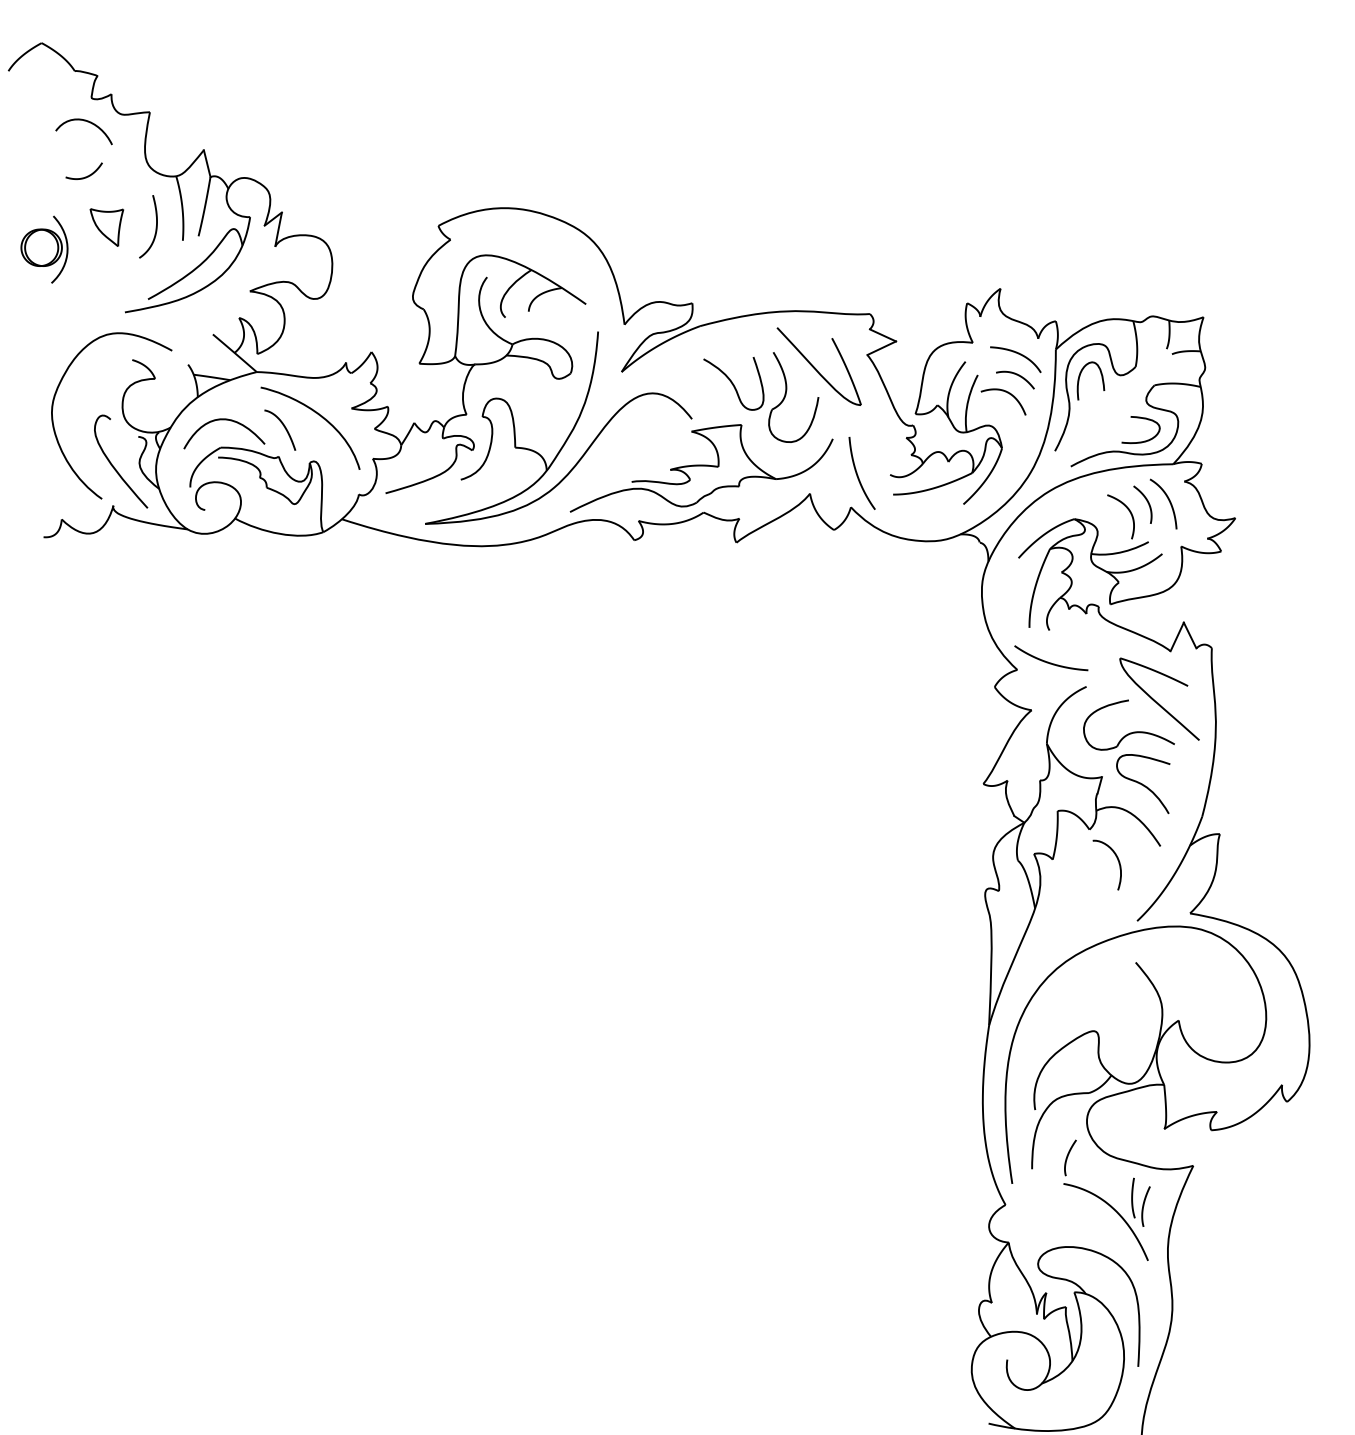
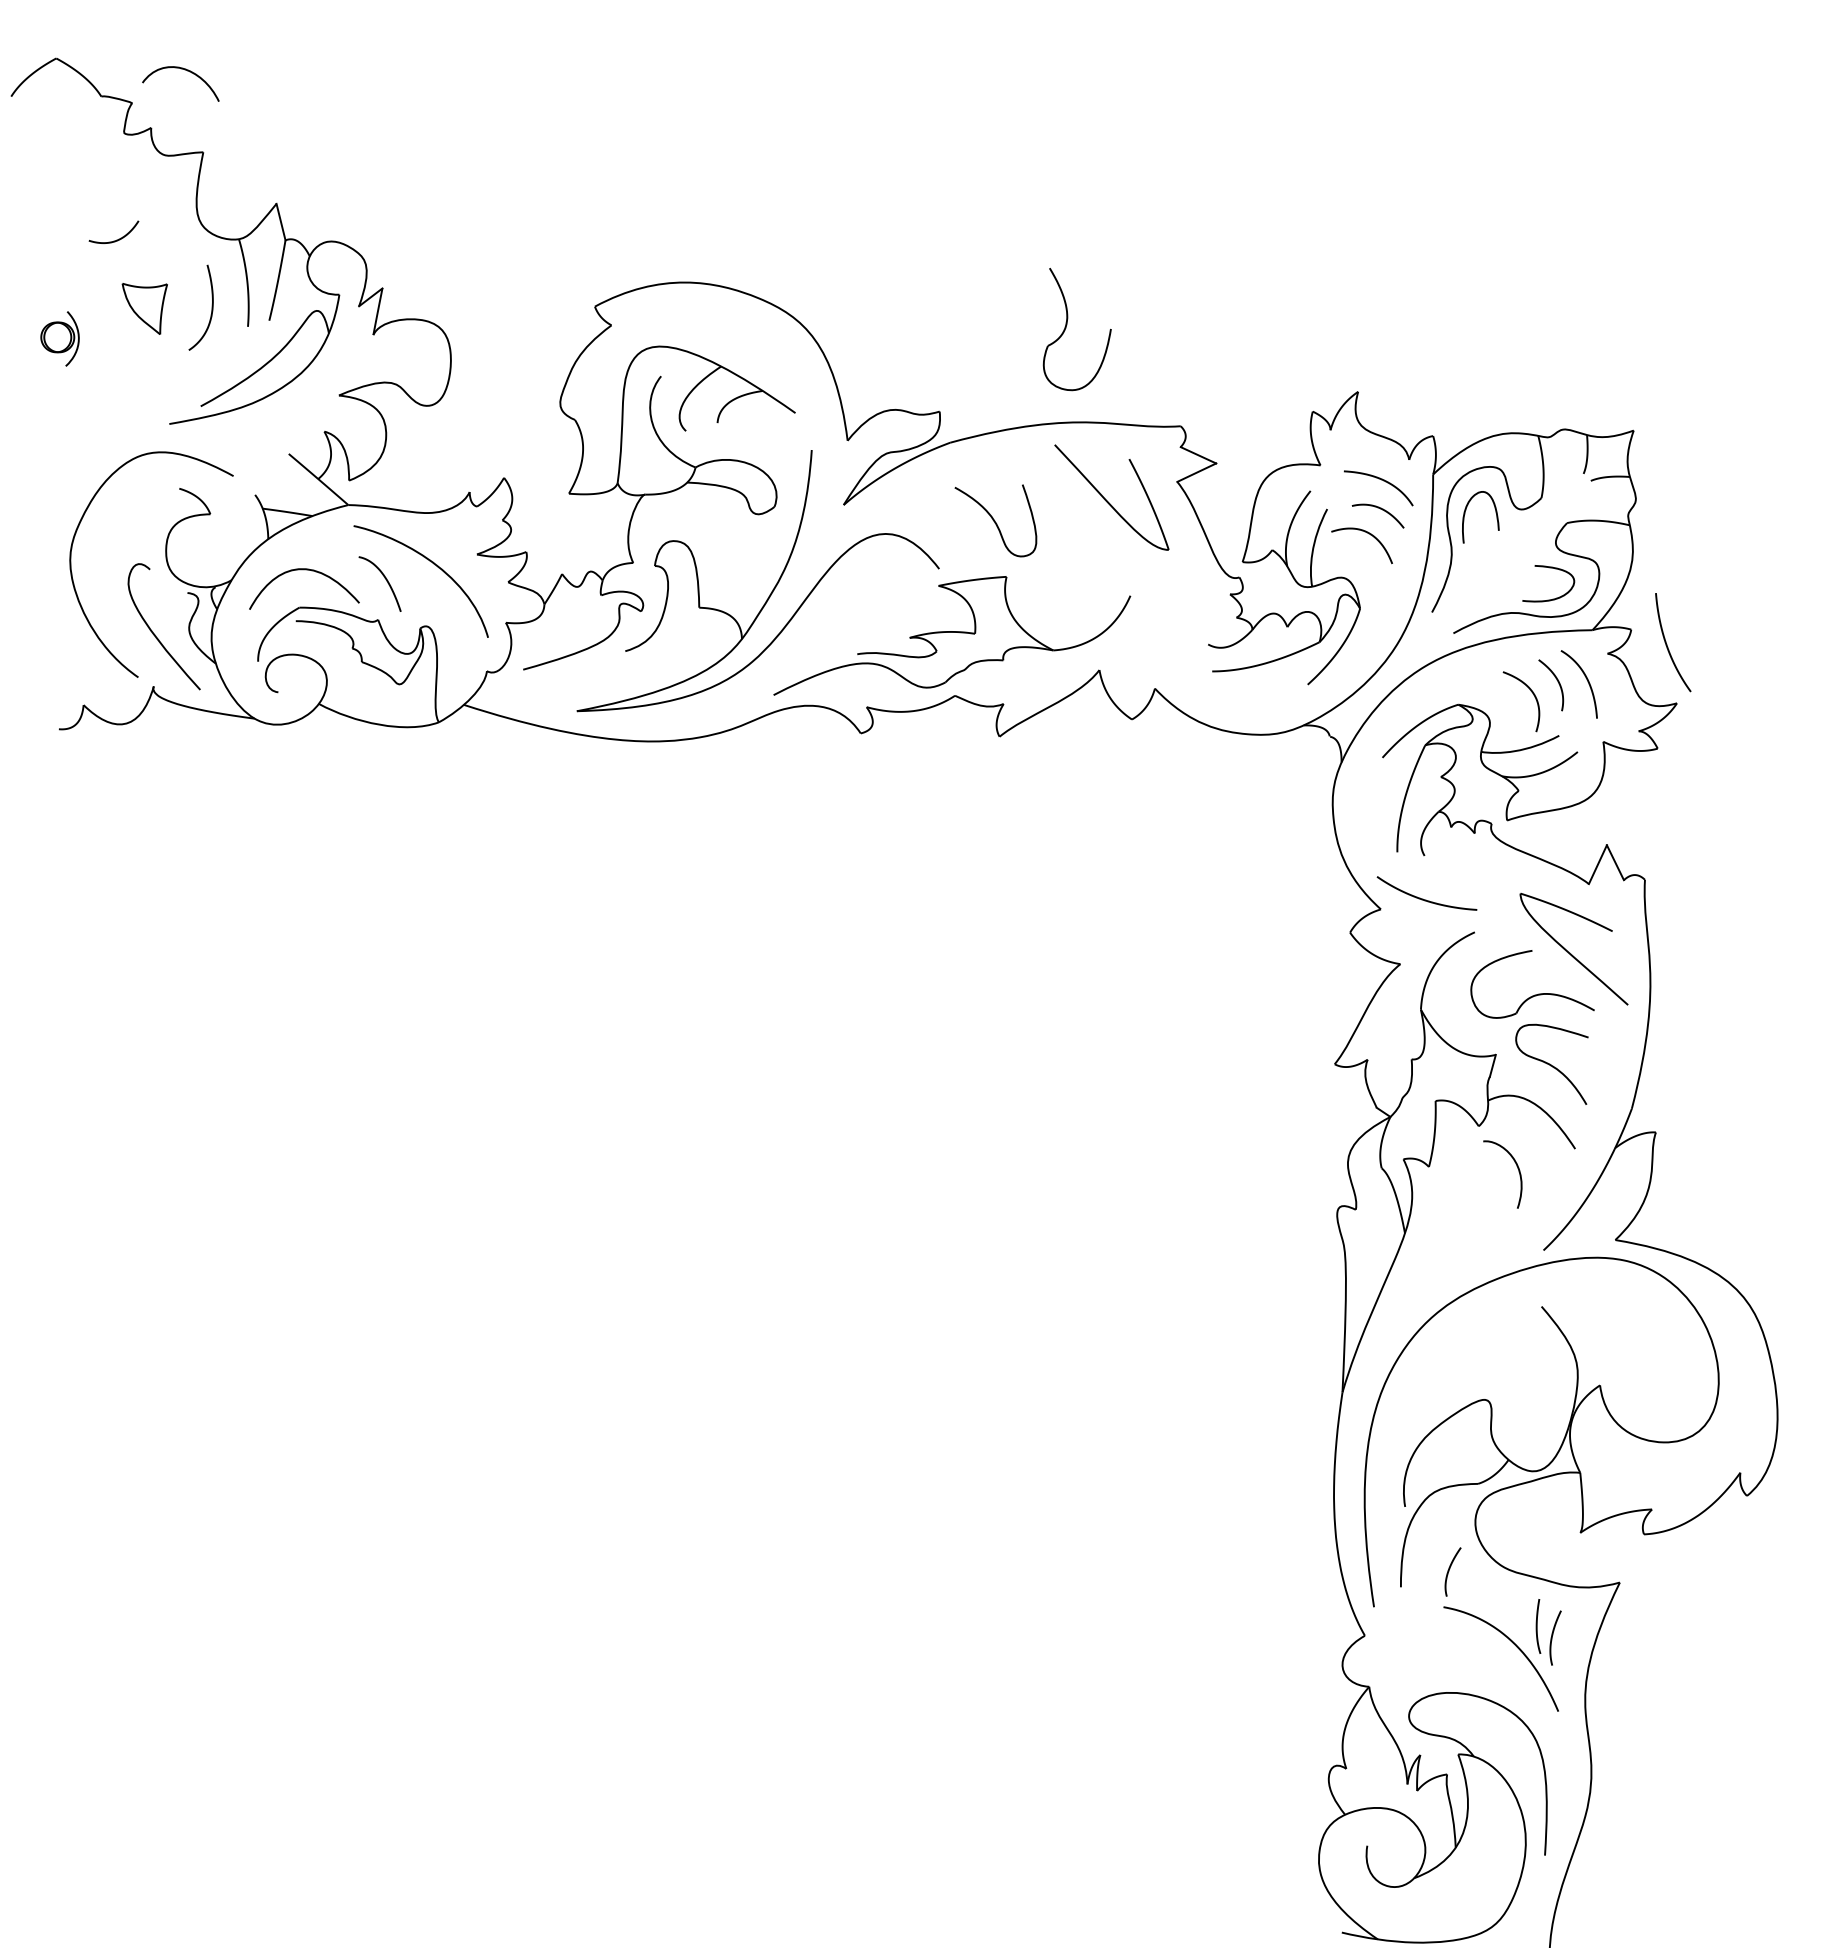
curve: (86, 121) -> (184, 70), moved
part: (44, 249) -> (59, 338), size x0.6
part: (786, 394) -> (1067, 325), moved
curve: (857, 474) -> (1667, 644), moved

